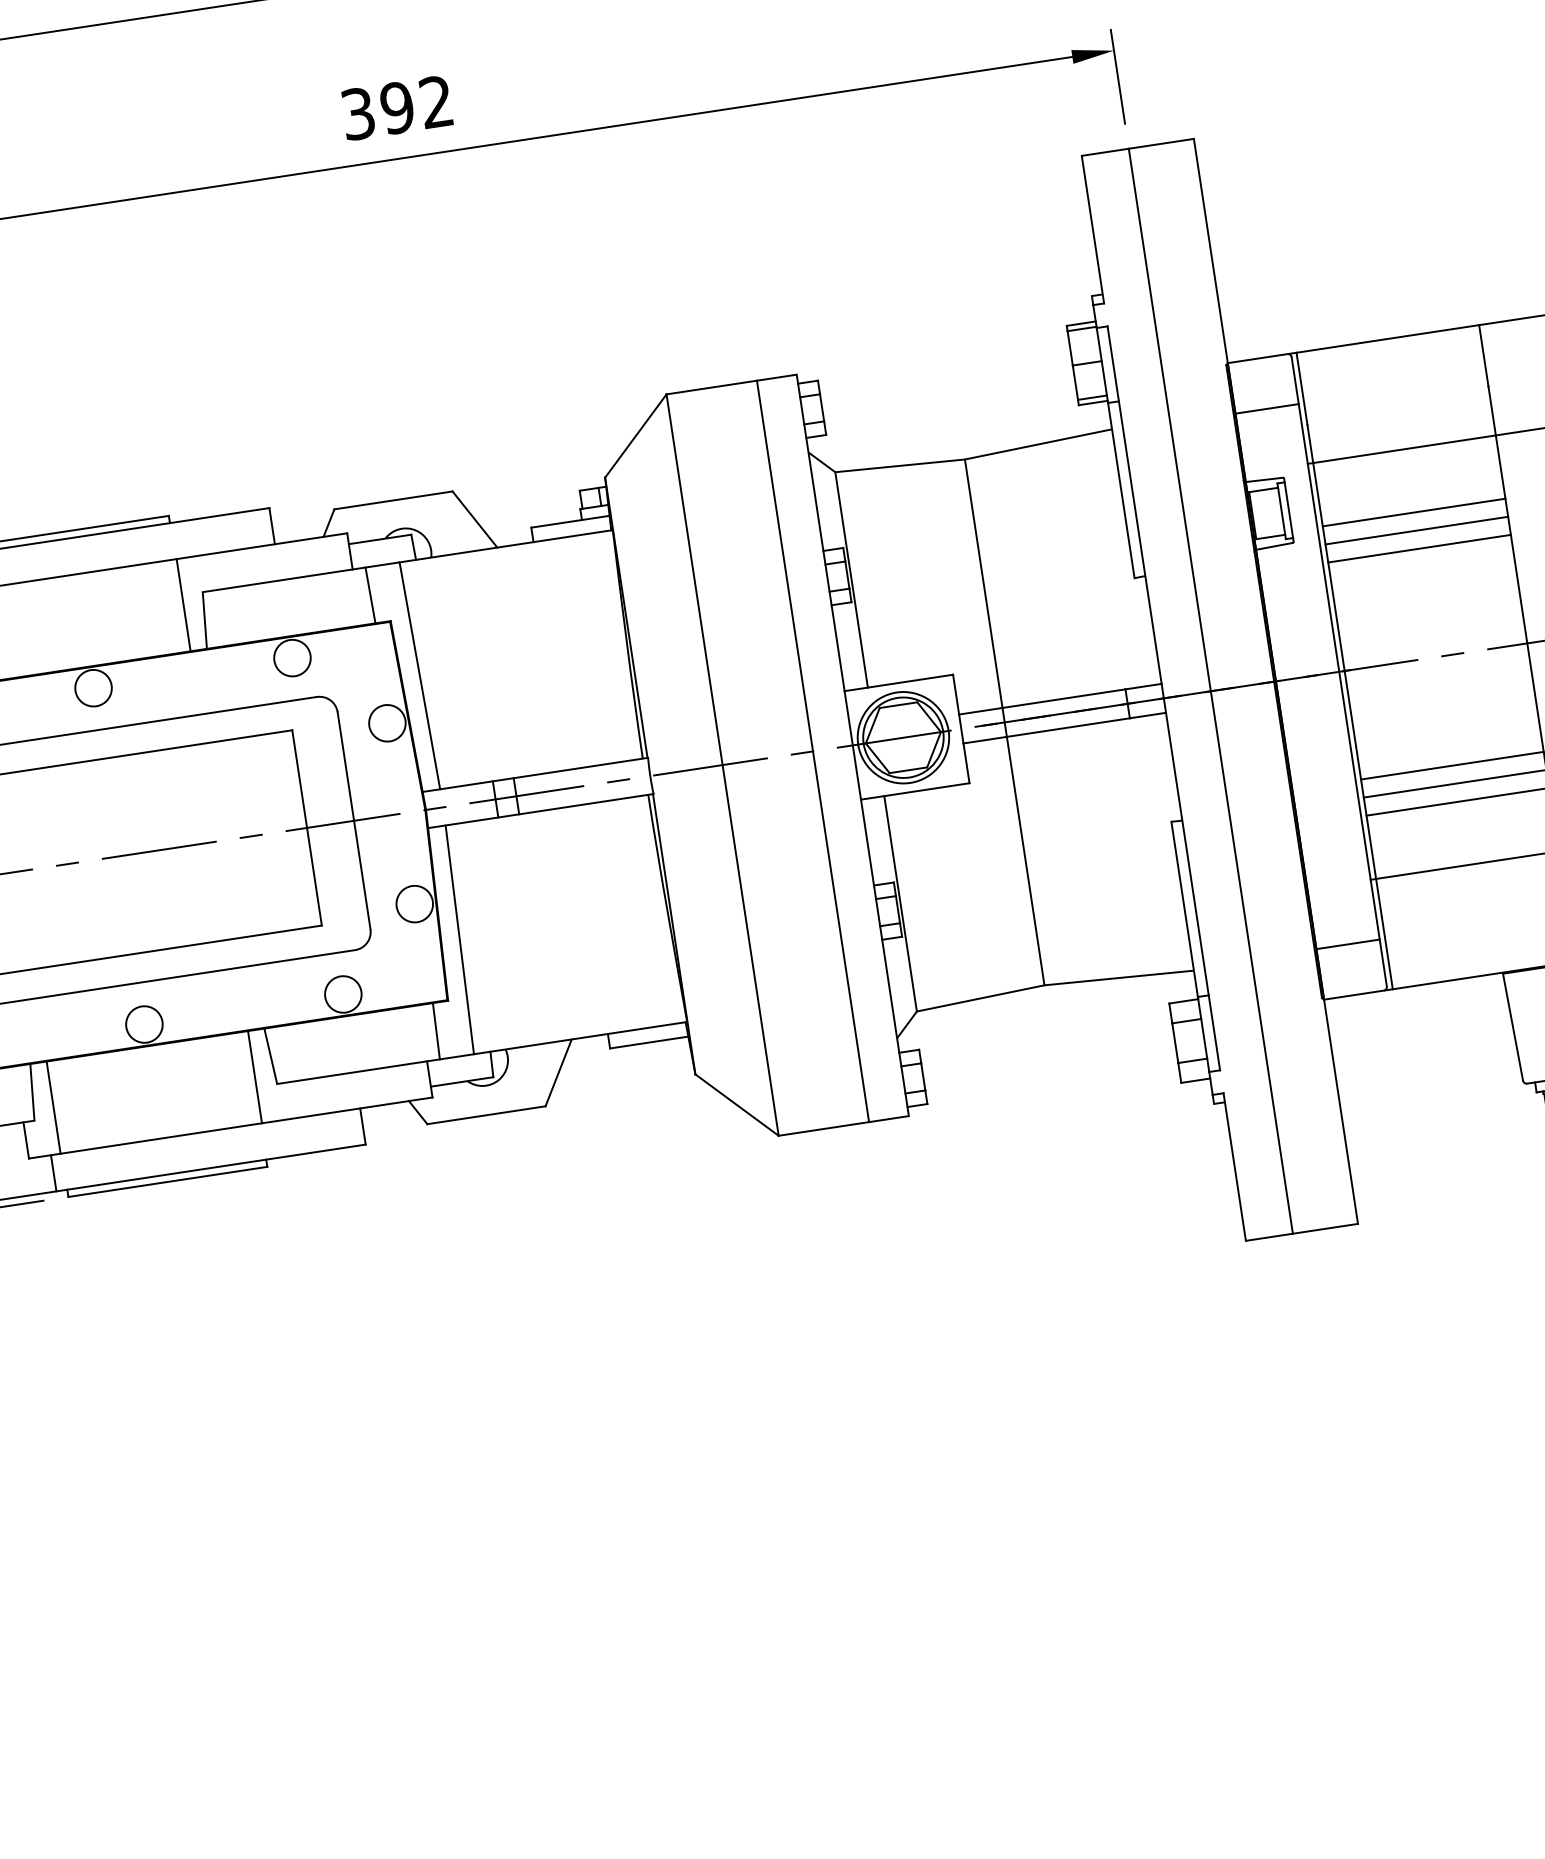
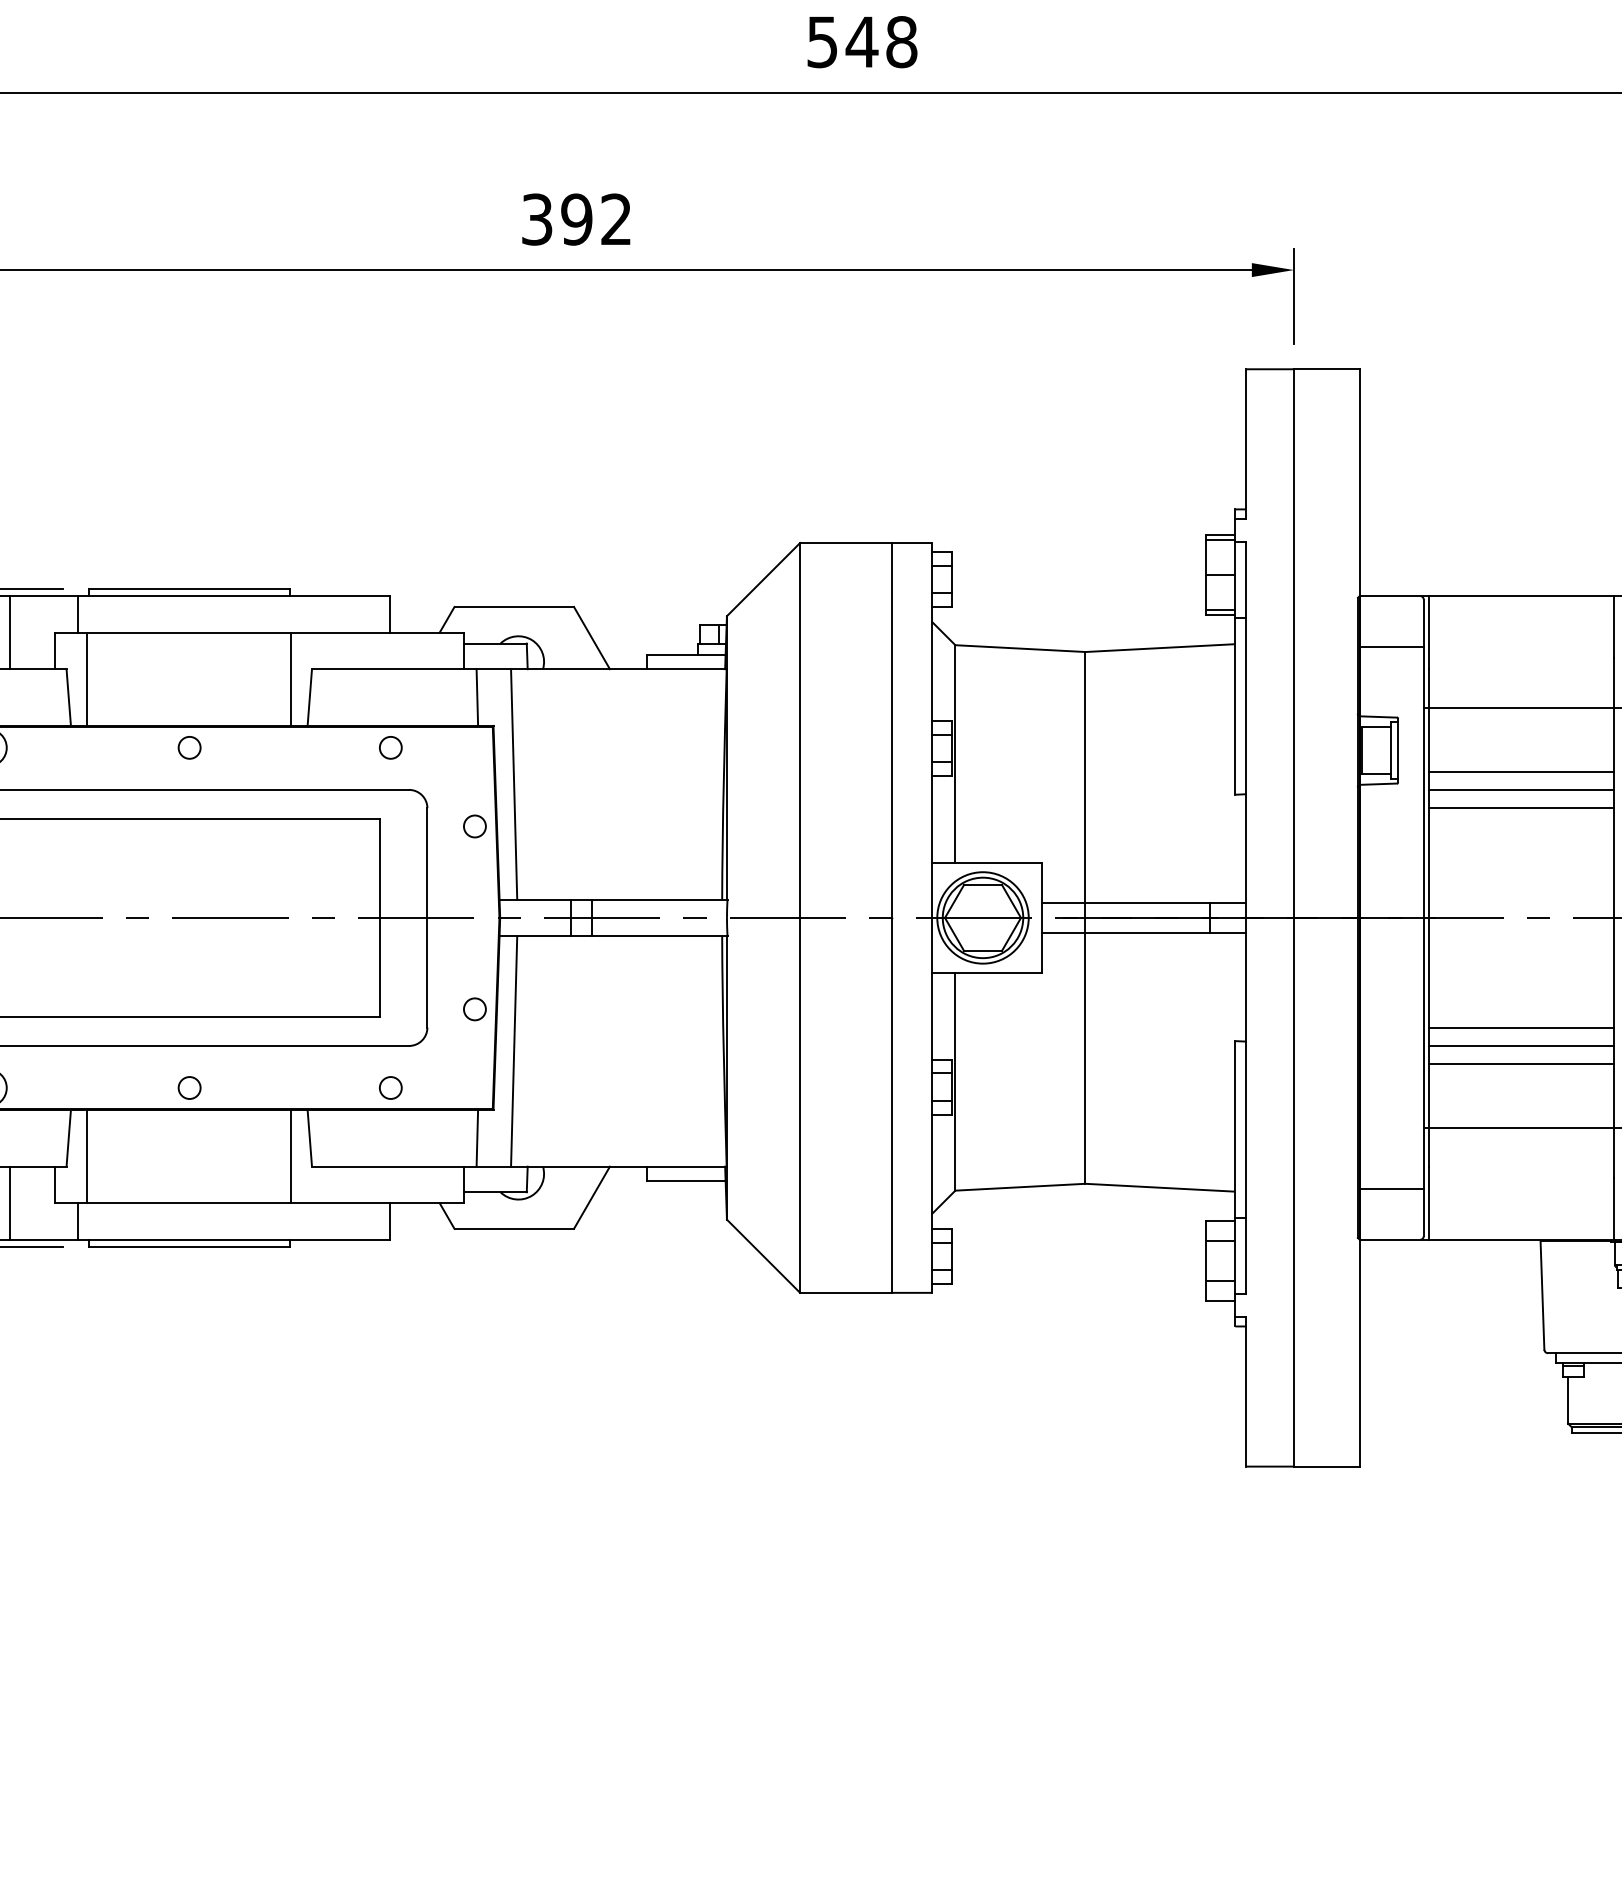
circle: (292, 657) -> (390, 747), size x0.6
circle: (93, 687) -> (189, 747), size x0.6
circle: (386, 723) -> (474, 826), size x0.6
circle: (414, 904) -> (474, 1009), size x0.6
circle: (342, 994) -> (390, 1087), size x0.6
circle: (144, 1024) -> (189, 1087), size x0.6

